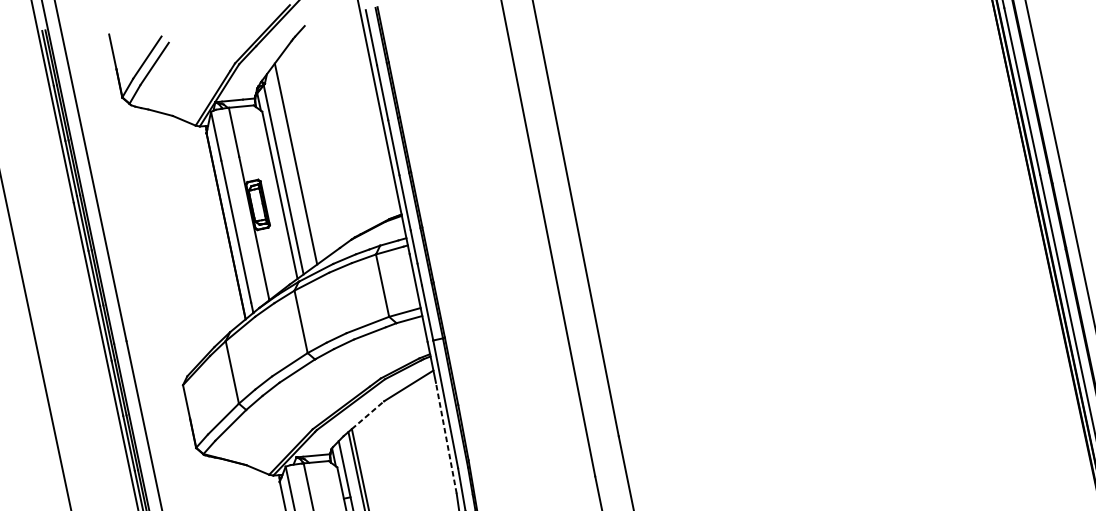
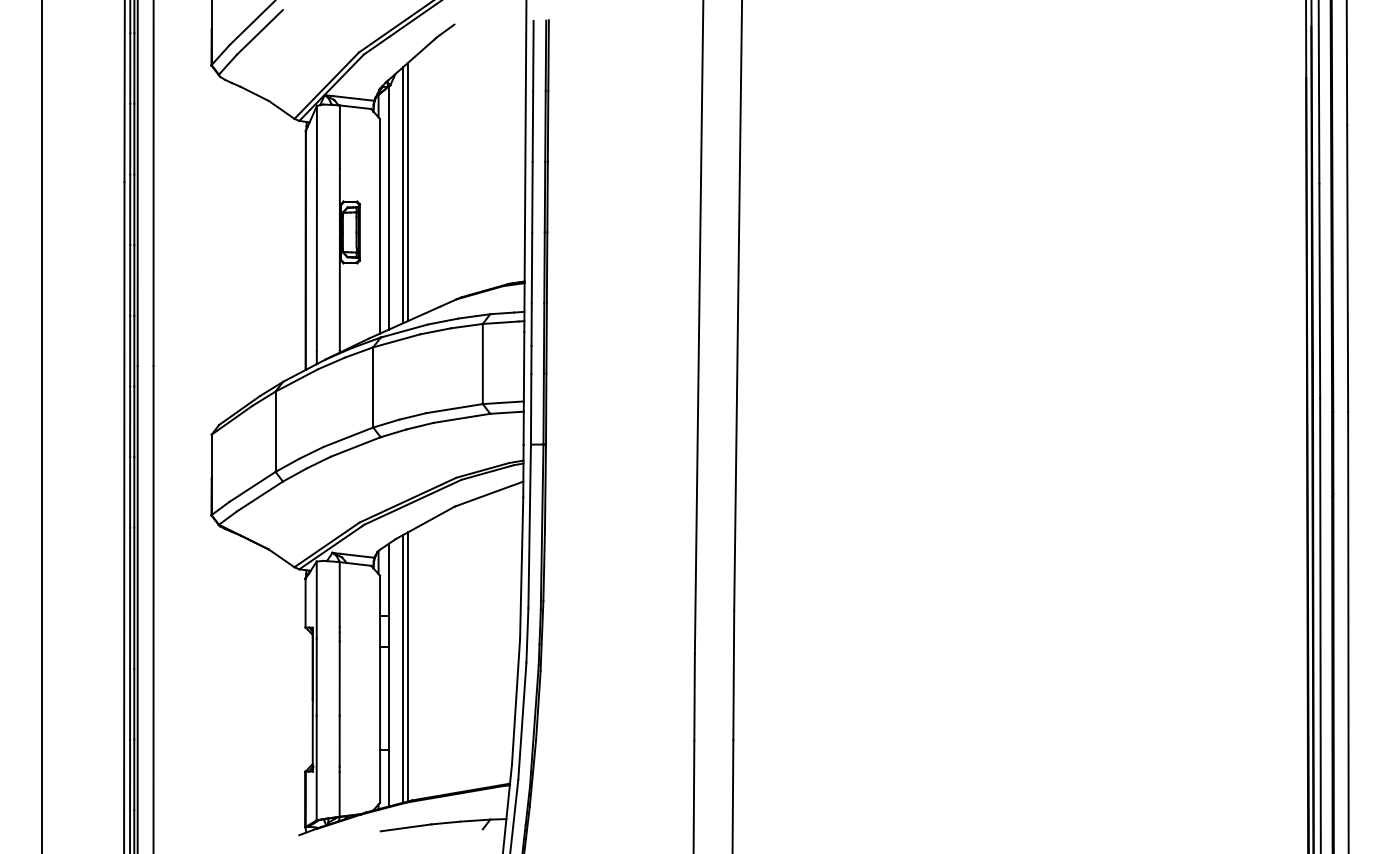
line: (292, 167) -> (402, 195), added
line: (368, 415) -> (431, 519), dashed -> solid
line: (446, 438) -> (521, 568), dashed -> solid

